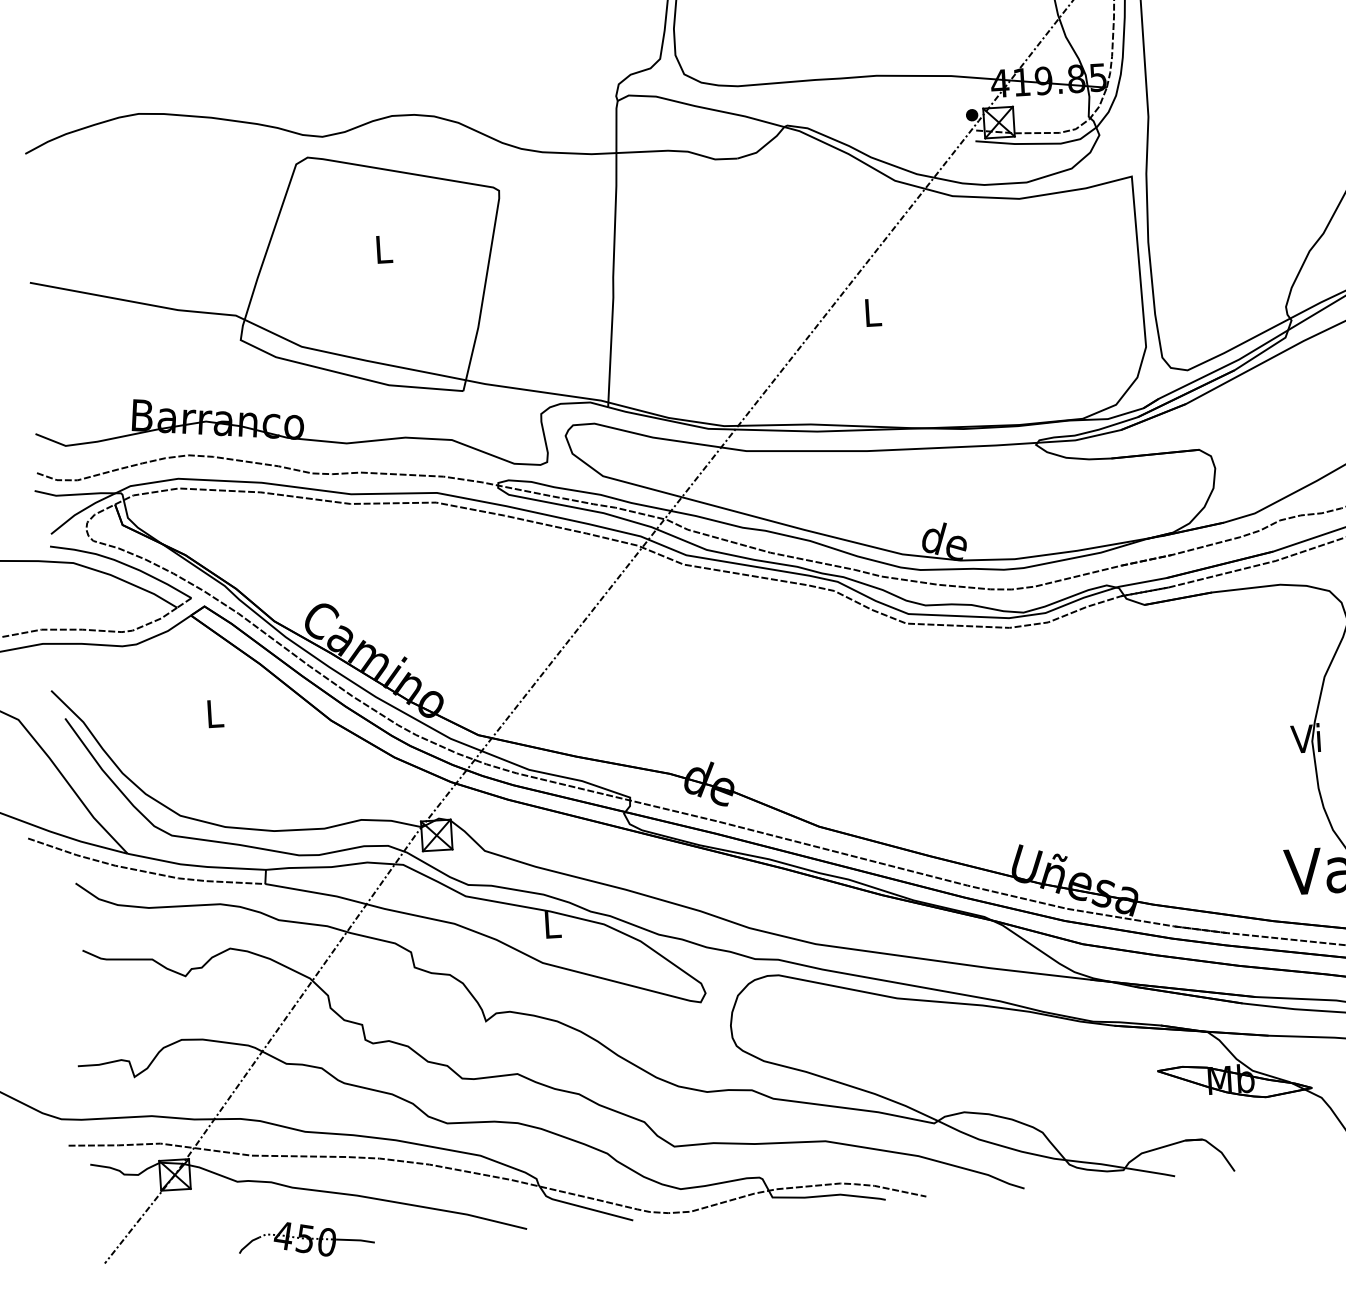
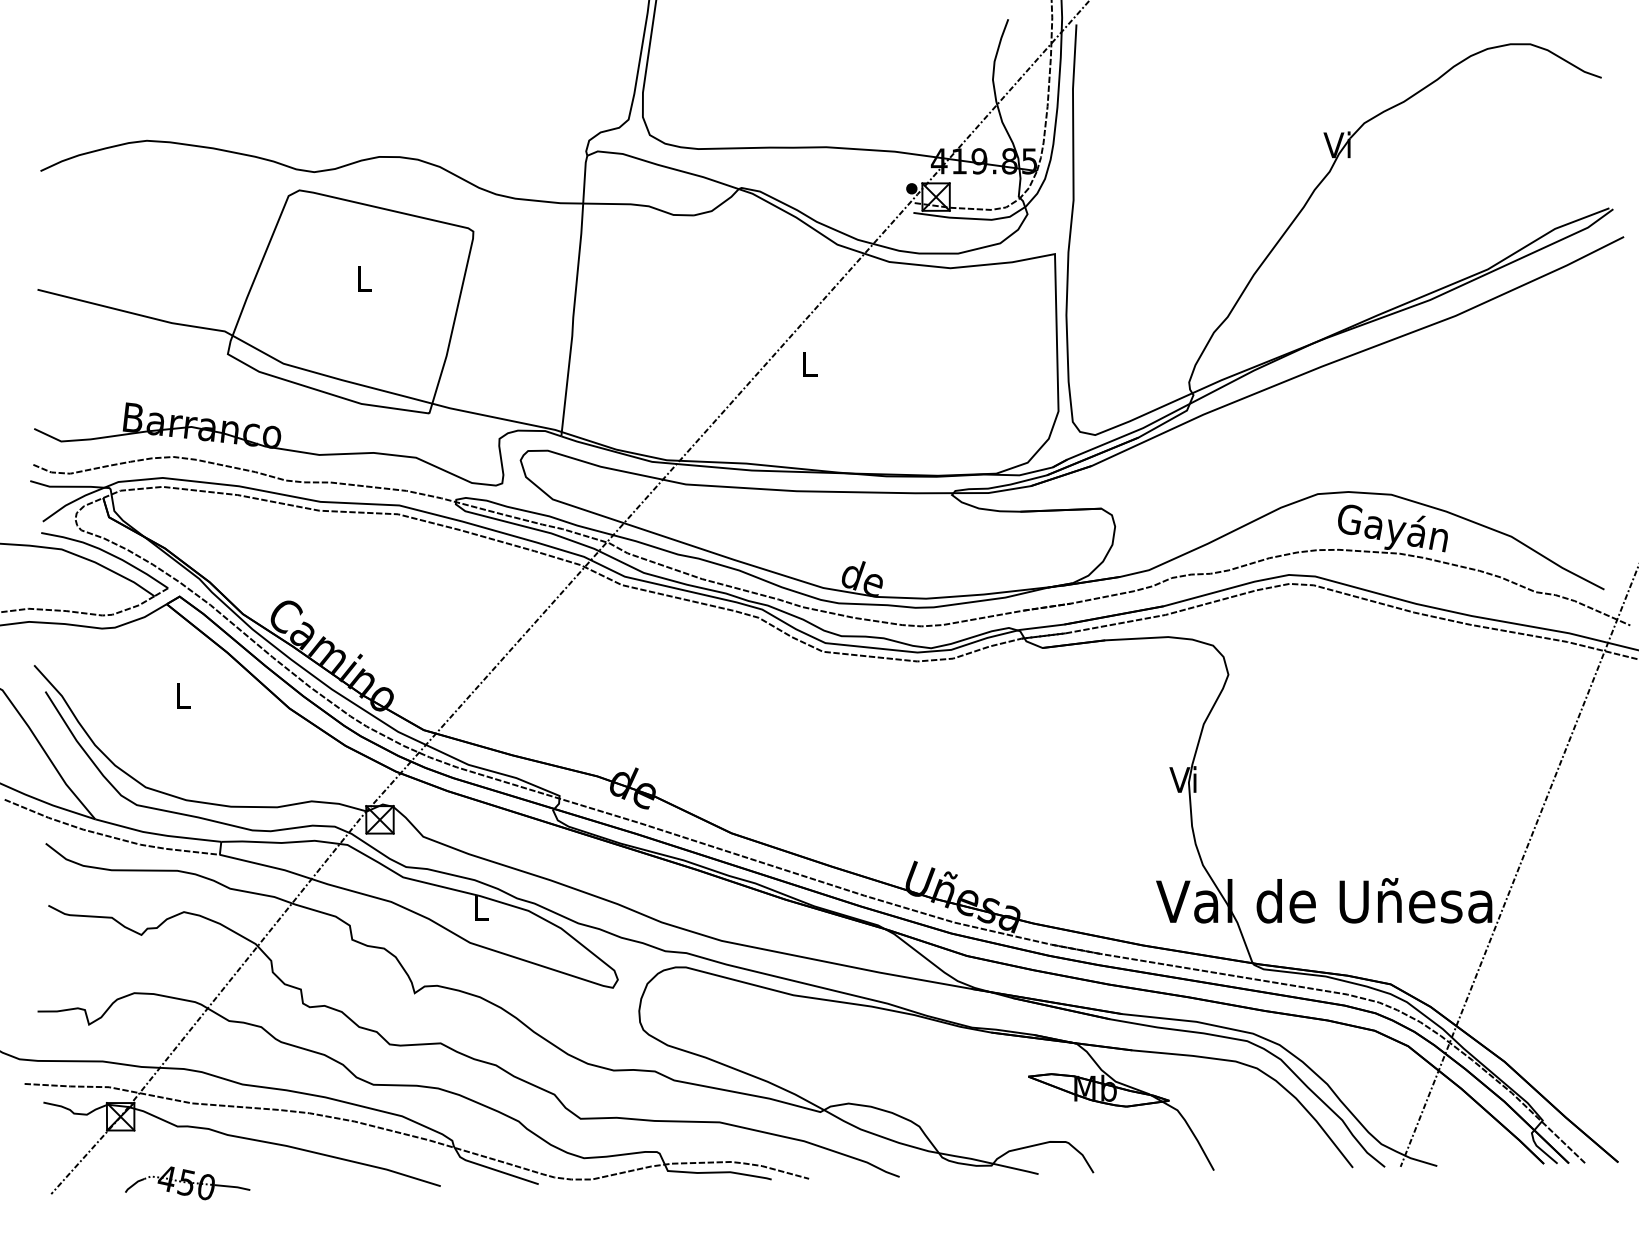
part: (306, 1239) -> (187, 1183), moved

